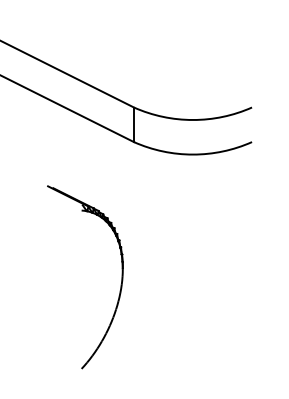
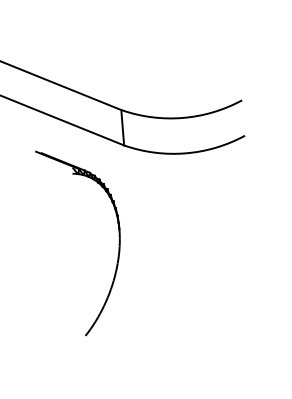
part: (120, 284) -> (118, 246), moved

